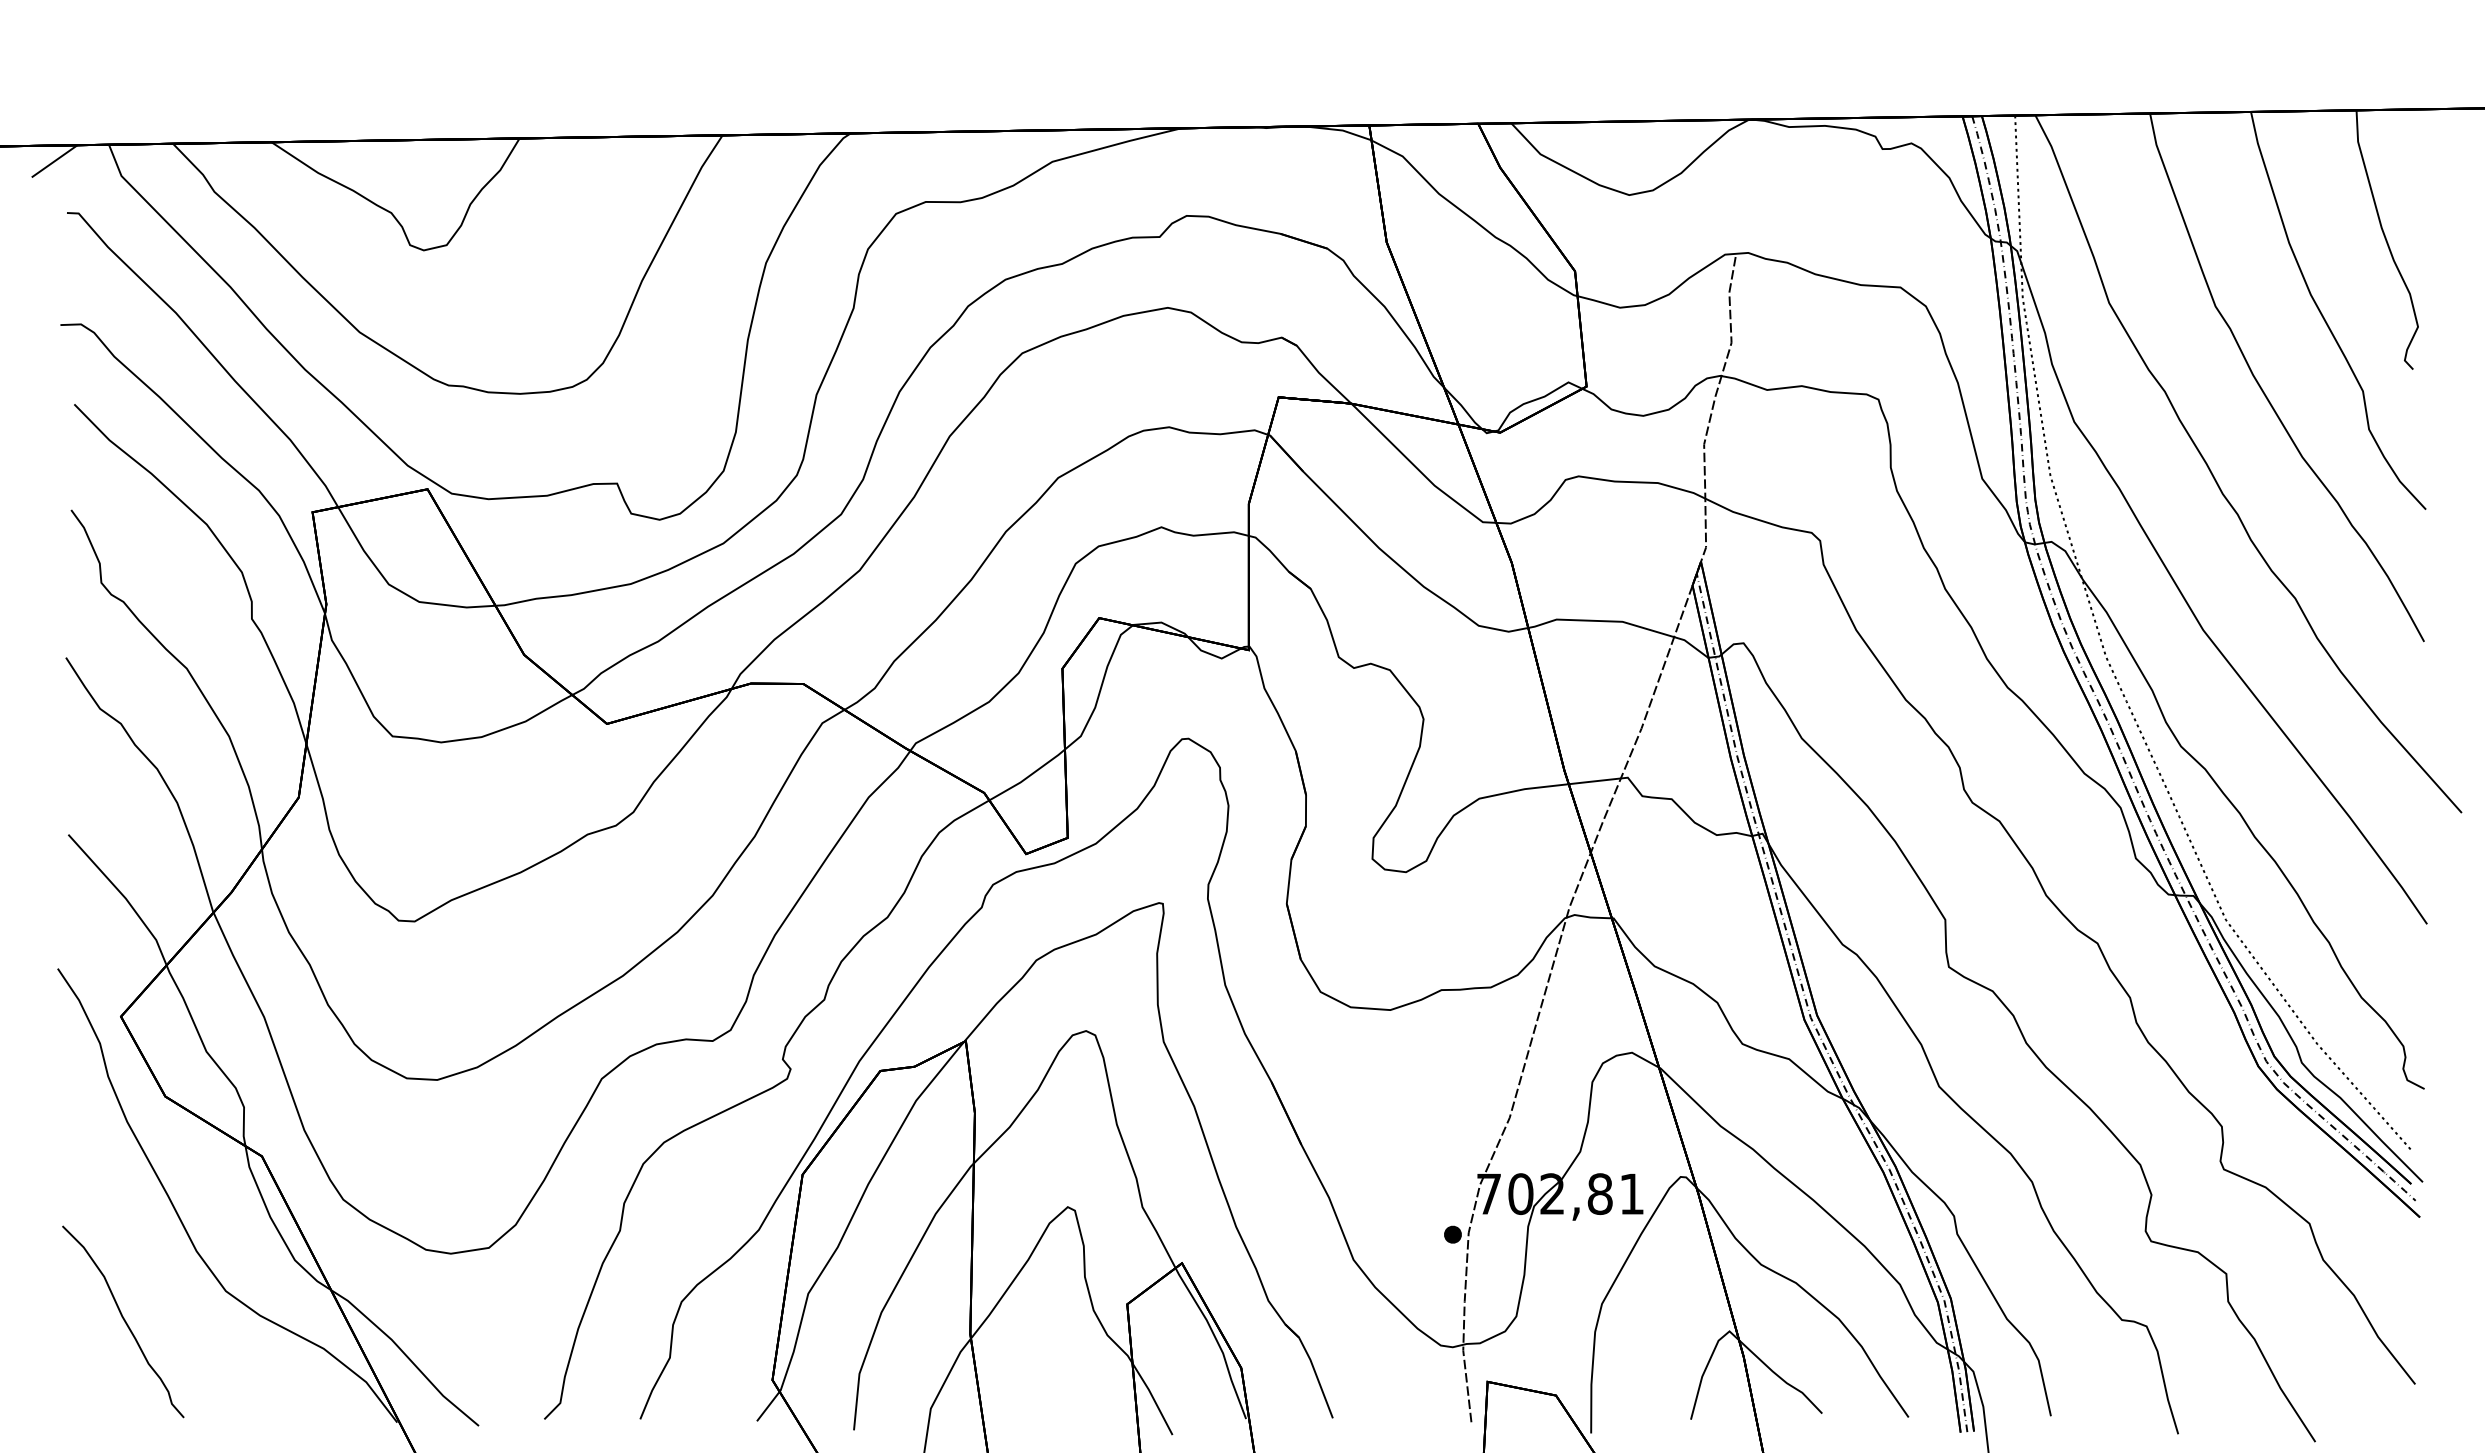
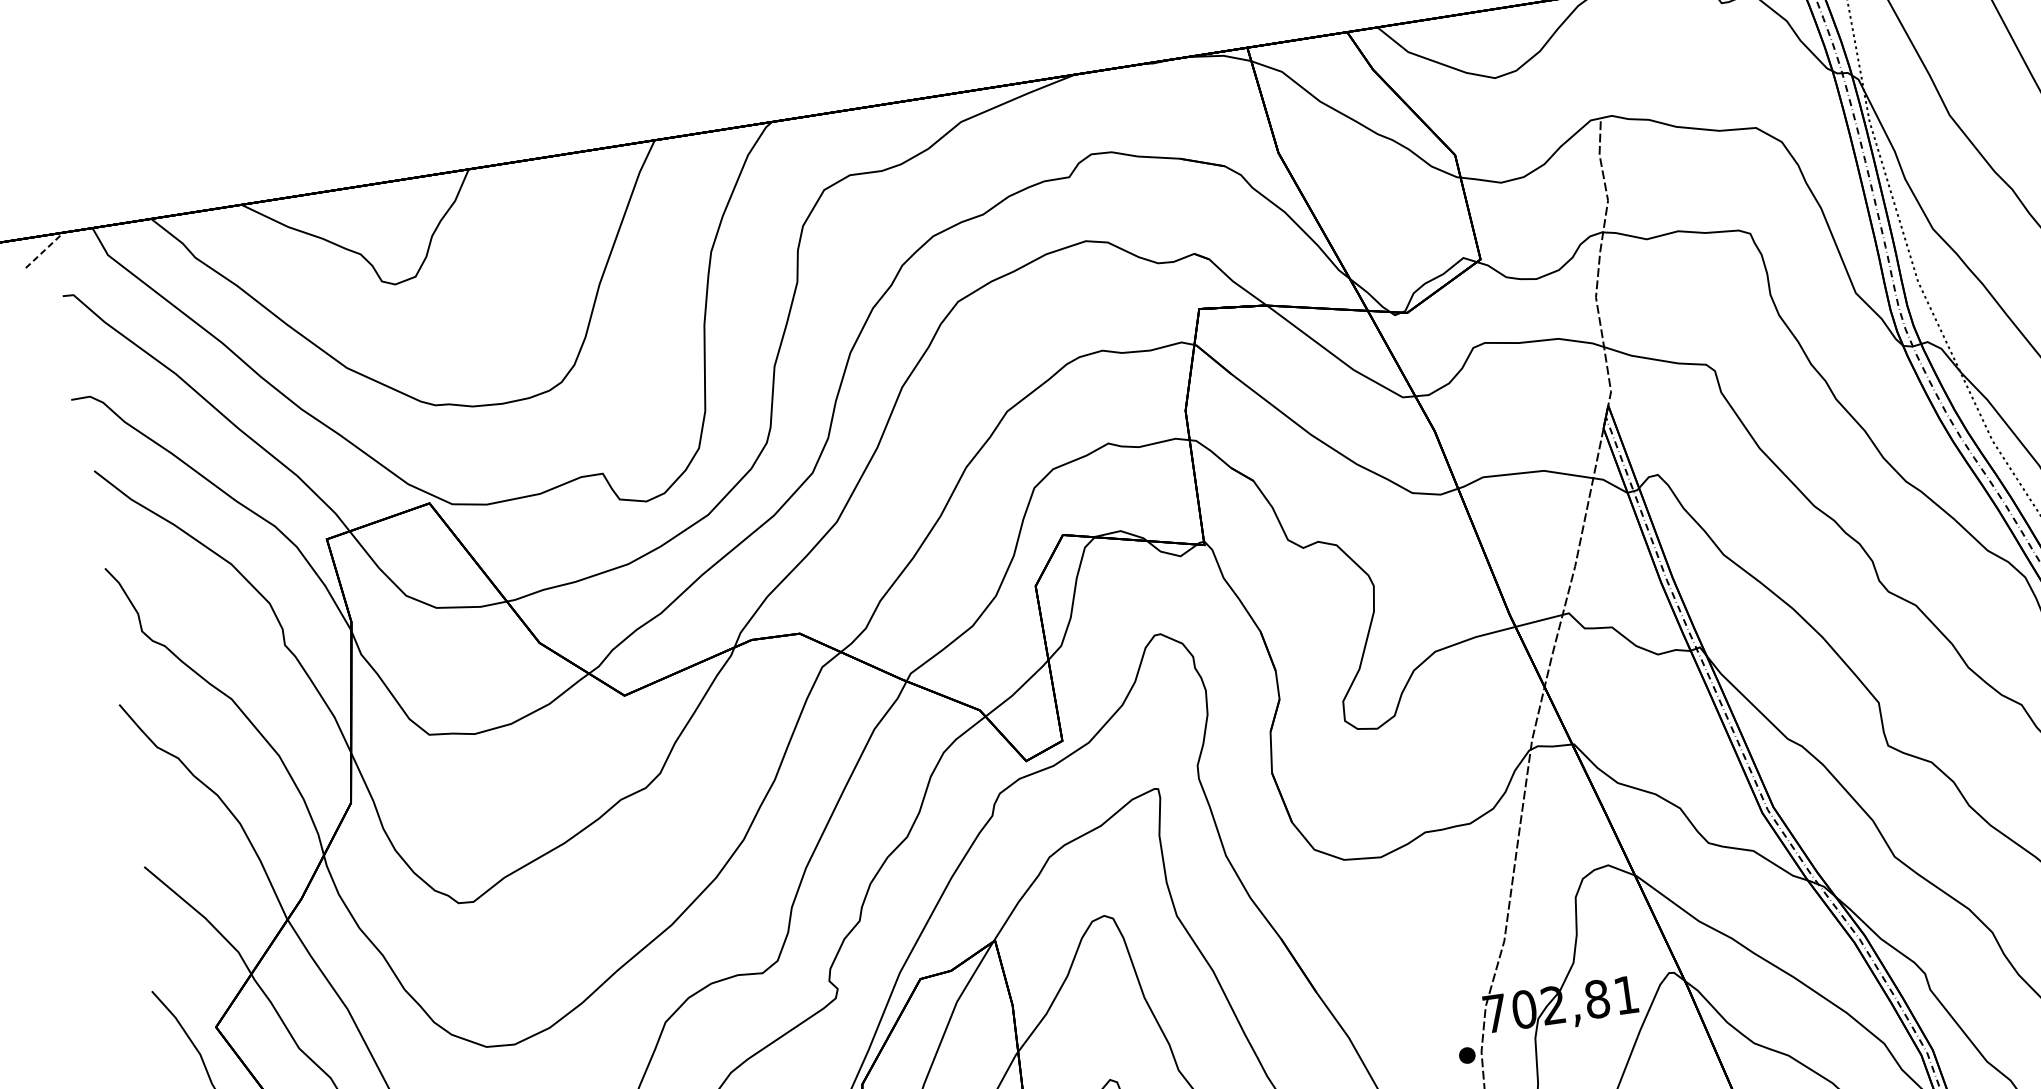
line: (54, 161) -> (44, 250), solid -> dashed

